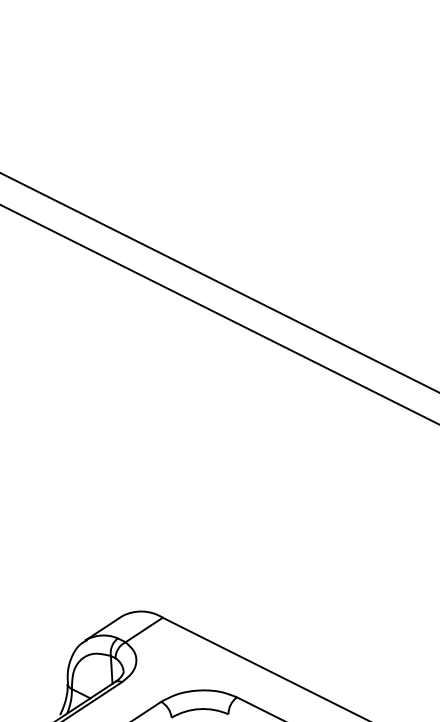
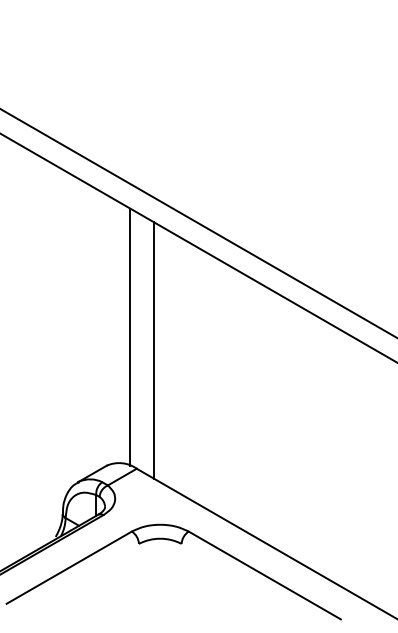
line: (143, 441) -> (130, 336), added
line: (175, 458) -> (153, 350), added

